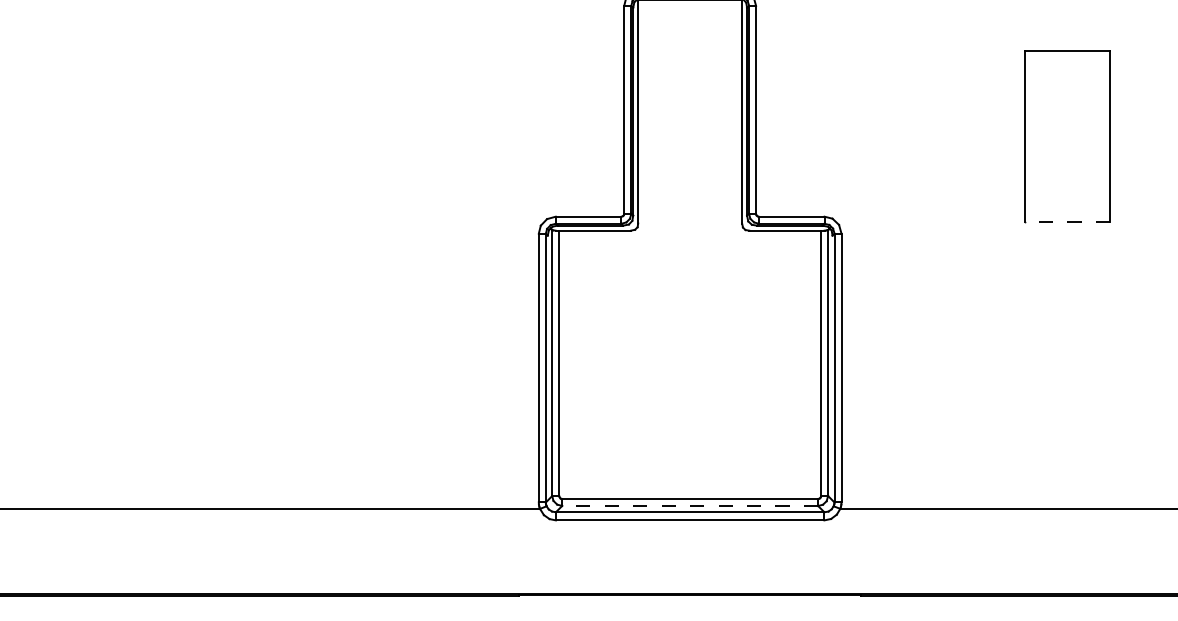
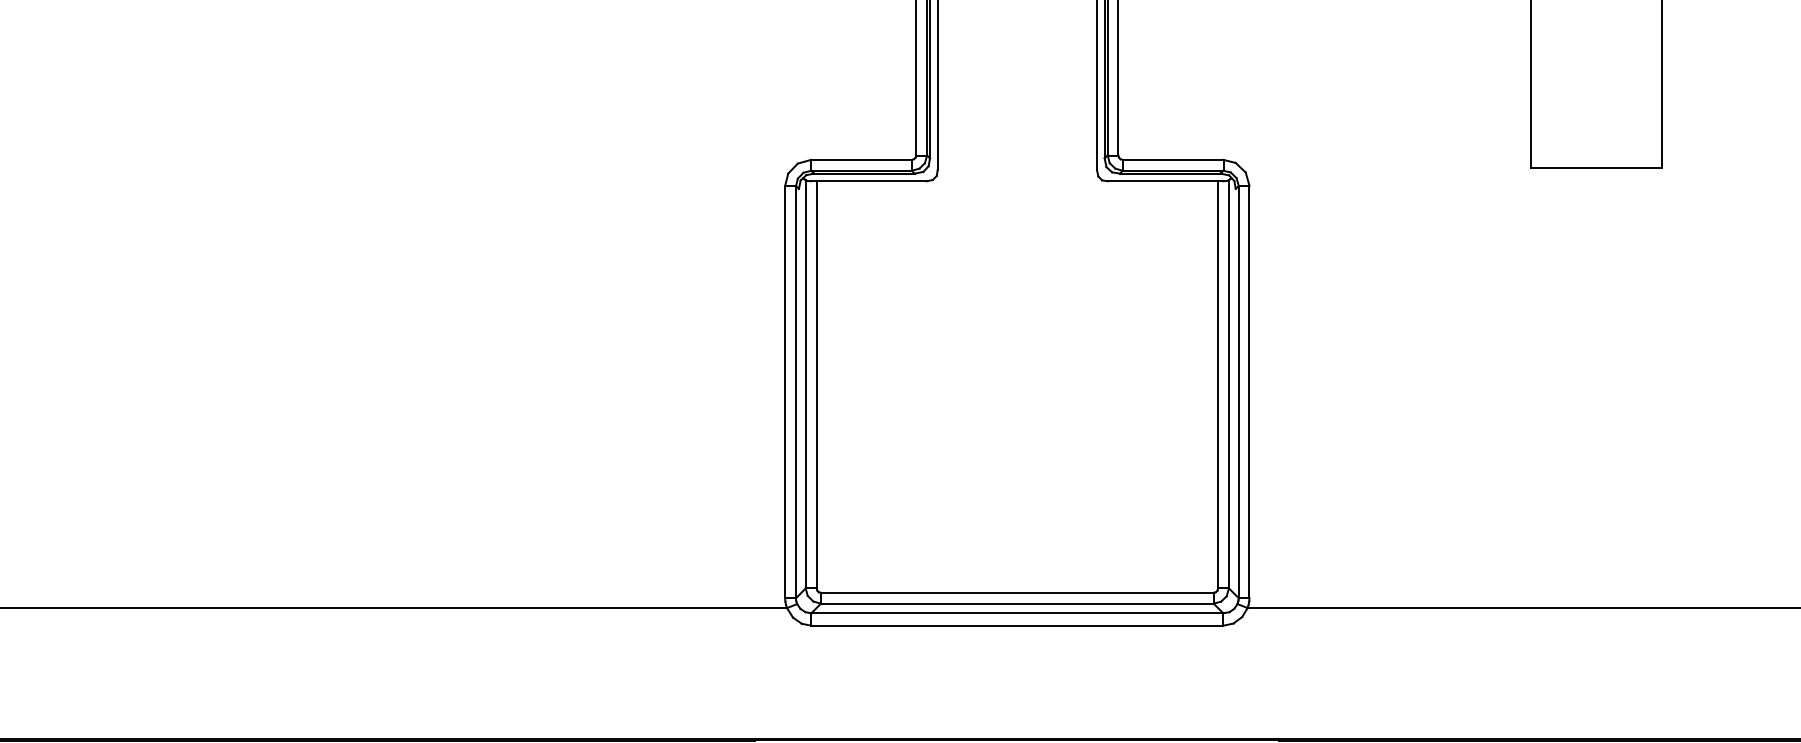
line: (1067, 222) -> (1596, 168), dashed -> solid
line: (690, 506) -> (1017, 604), dashed -> solid

